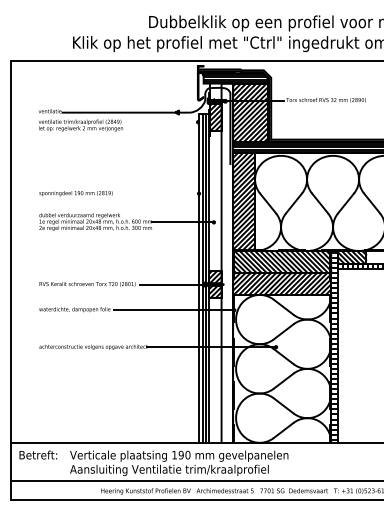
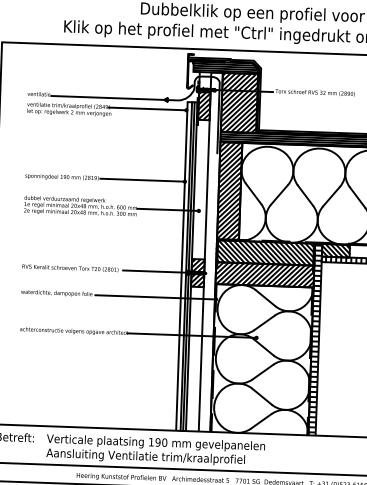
line: (159, 122) -> (147, 109), added
line: (156, 193) -> (142, 180), added

